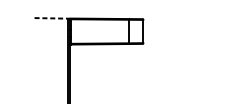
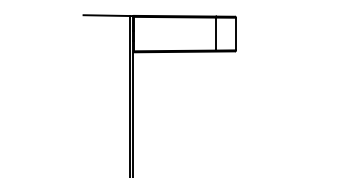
line: (52, 18) -> (108, 15), dashed -> solid

